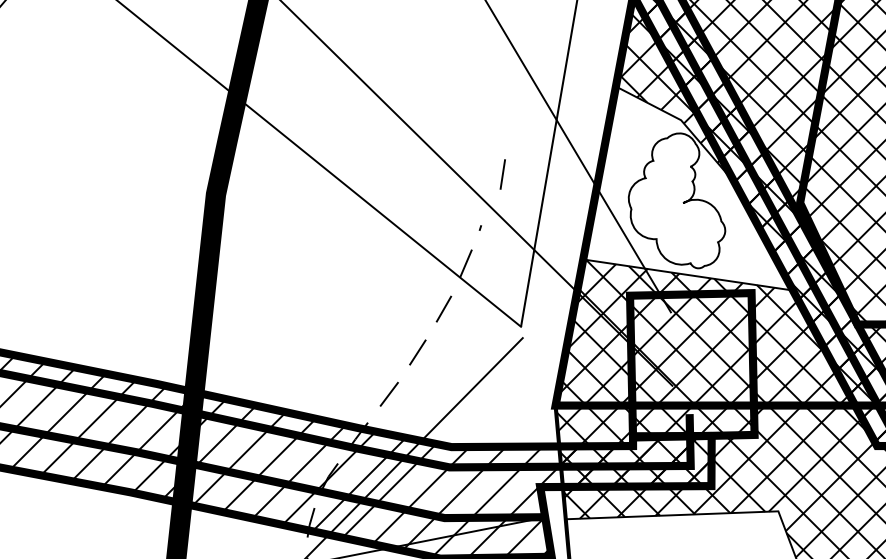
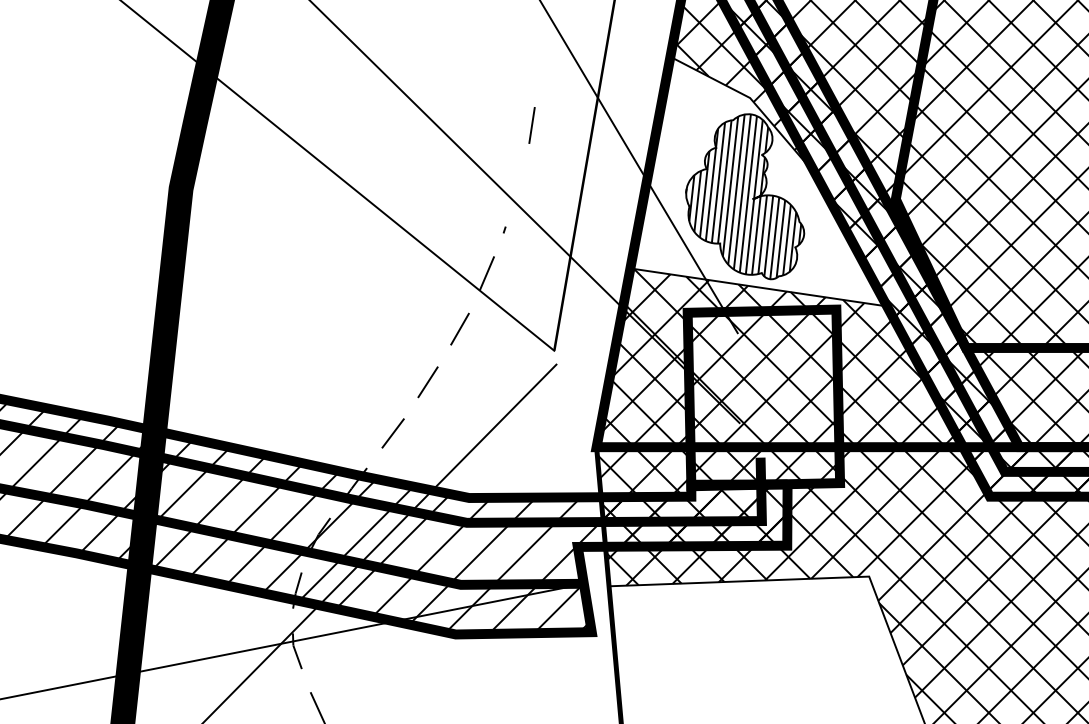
line: (502, 174) -> (531, 125), moved
hatch: (675, 200) -> (743, 196), added

